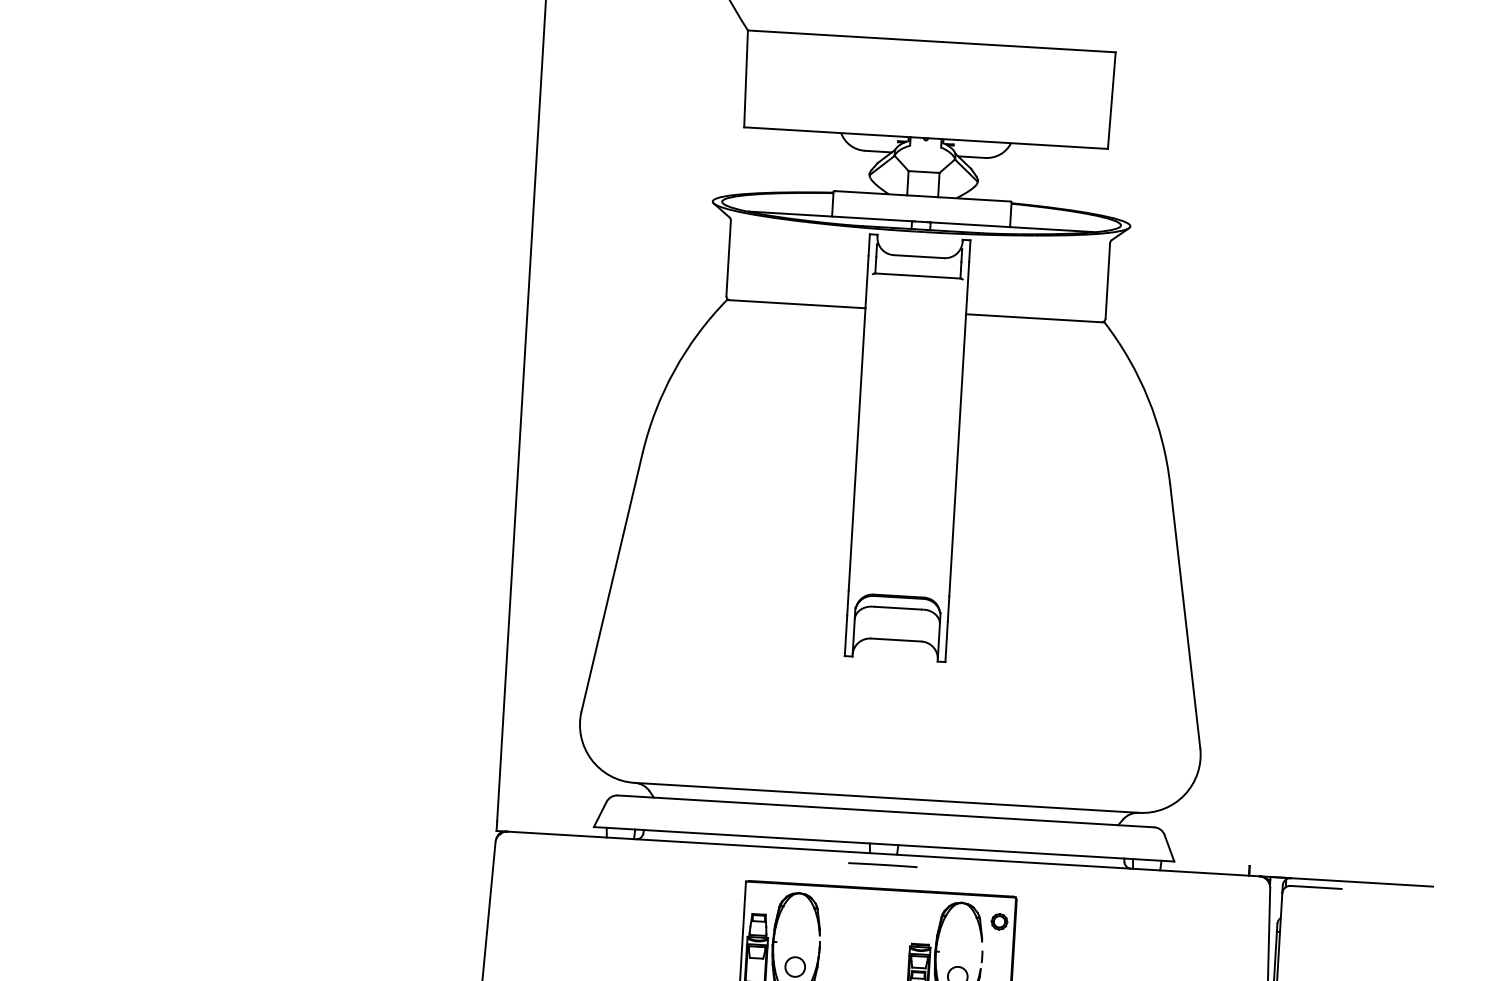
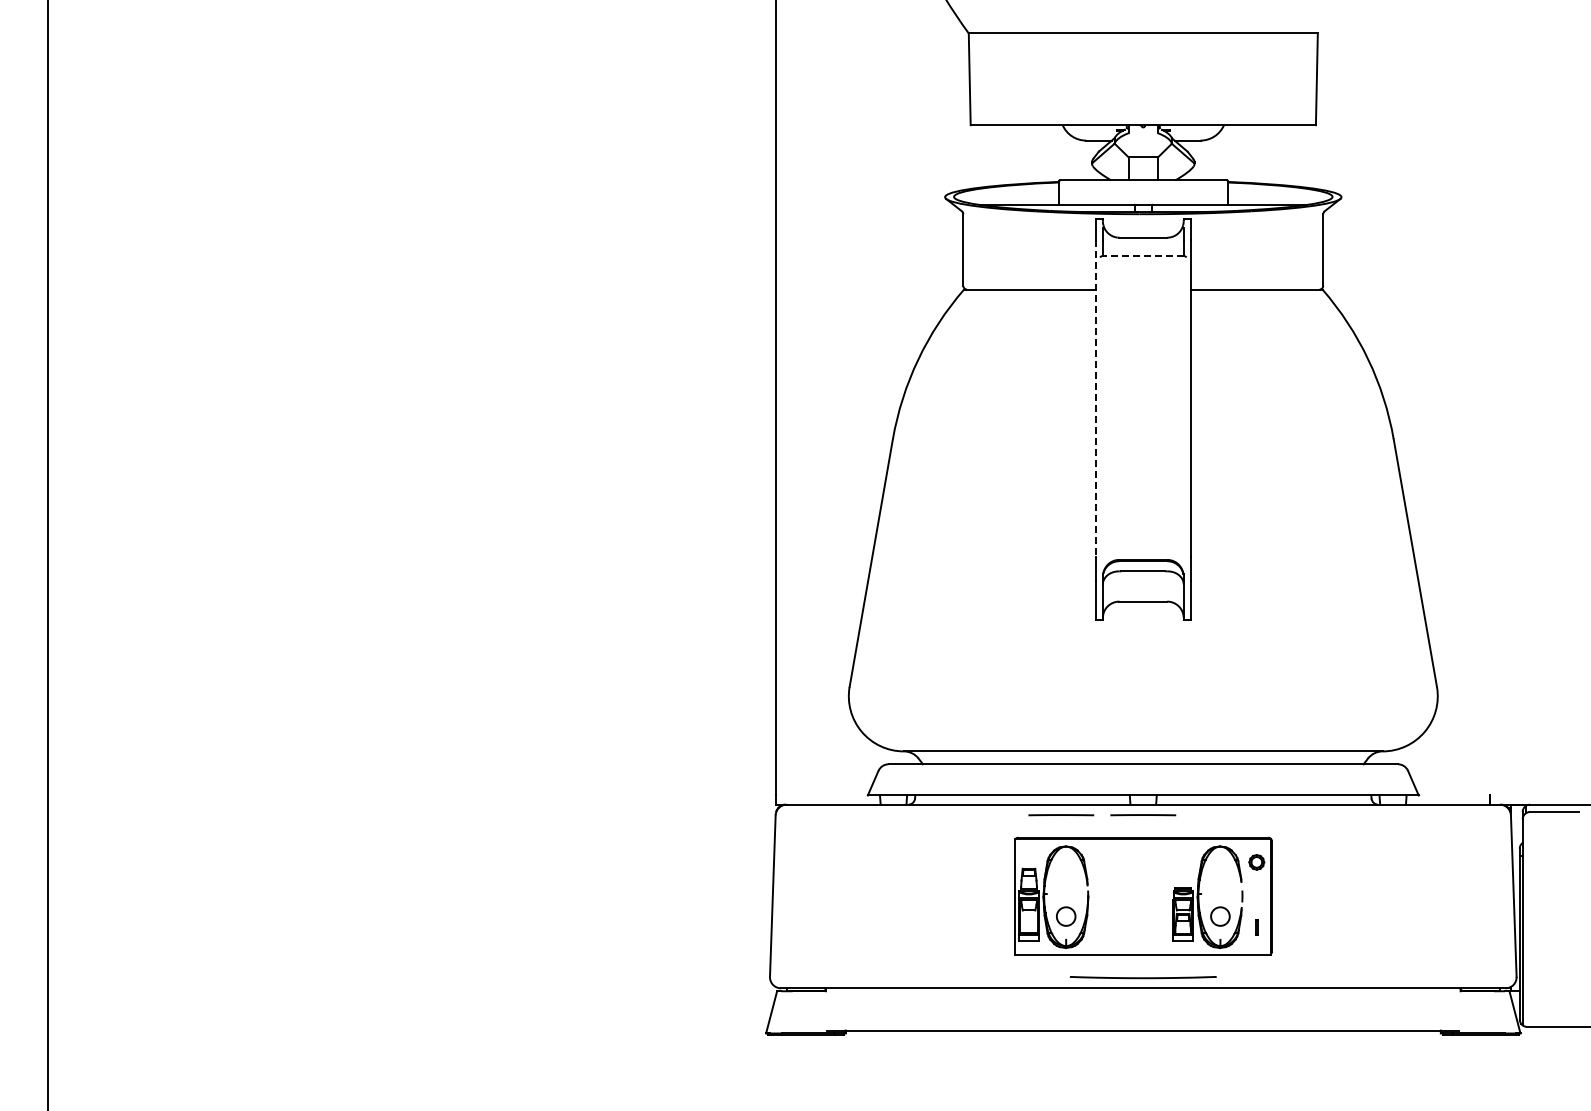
line: (918, 276) -> (1143, 256), solid -> dashed
line: (858, 423) -> (1095, 398), solid -> dashed
line: (796, 860) -> (1061, 815), added

